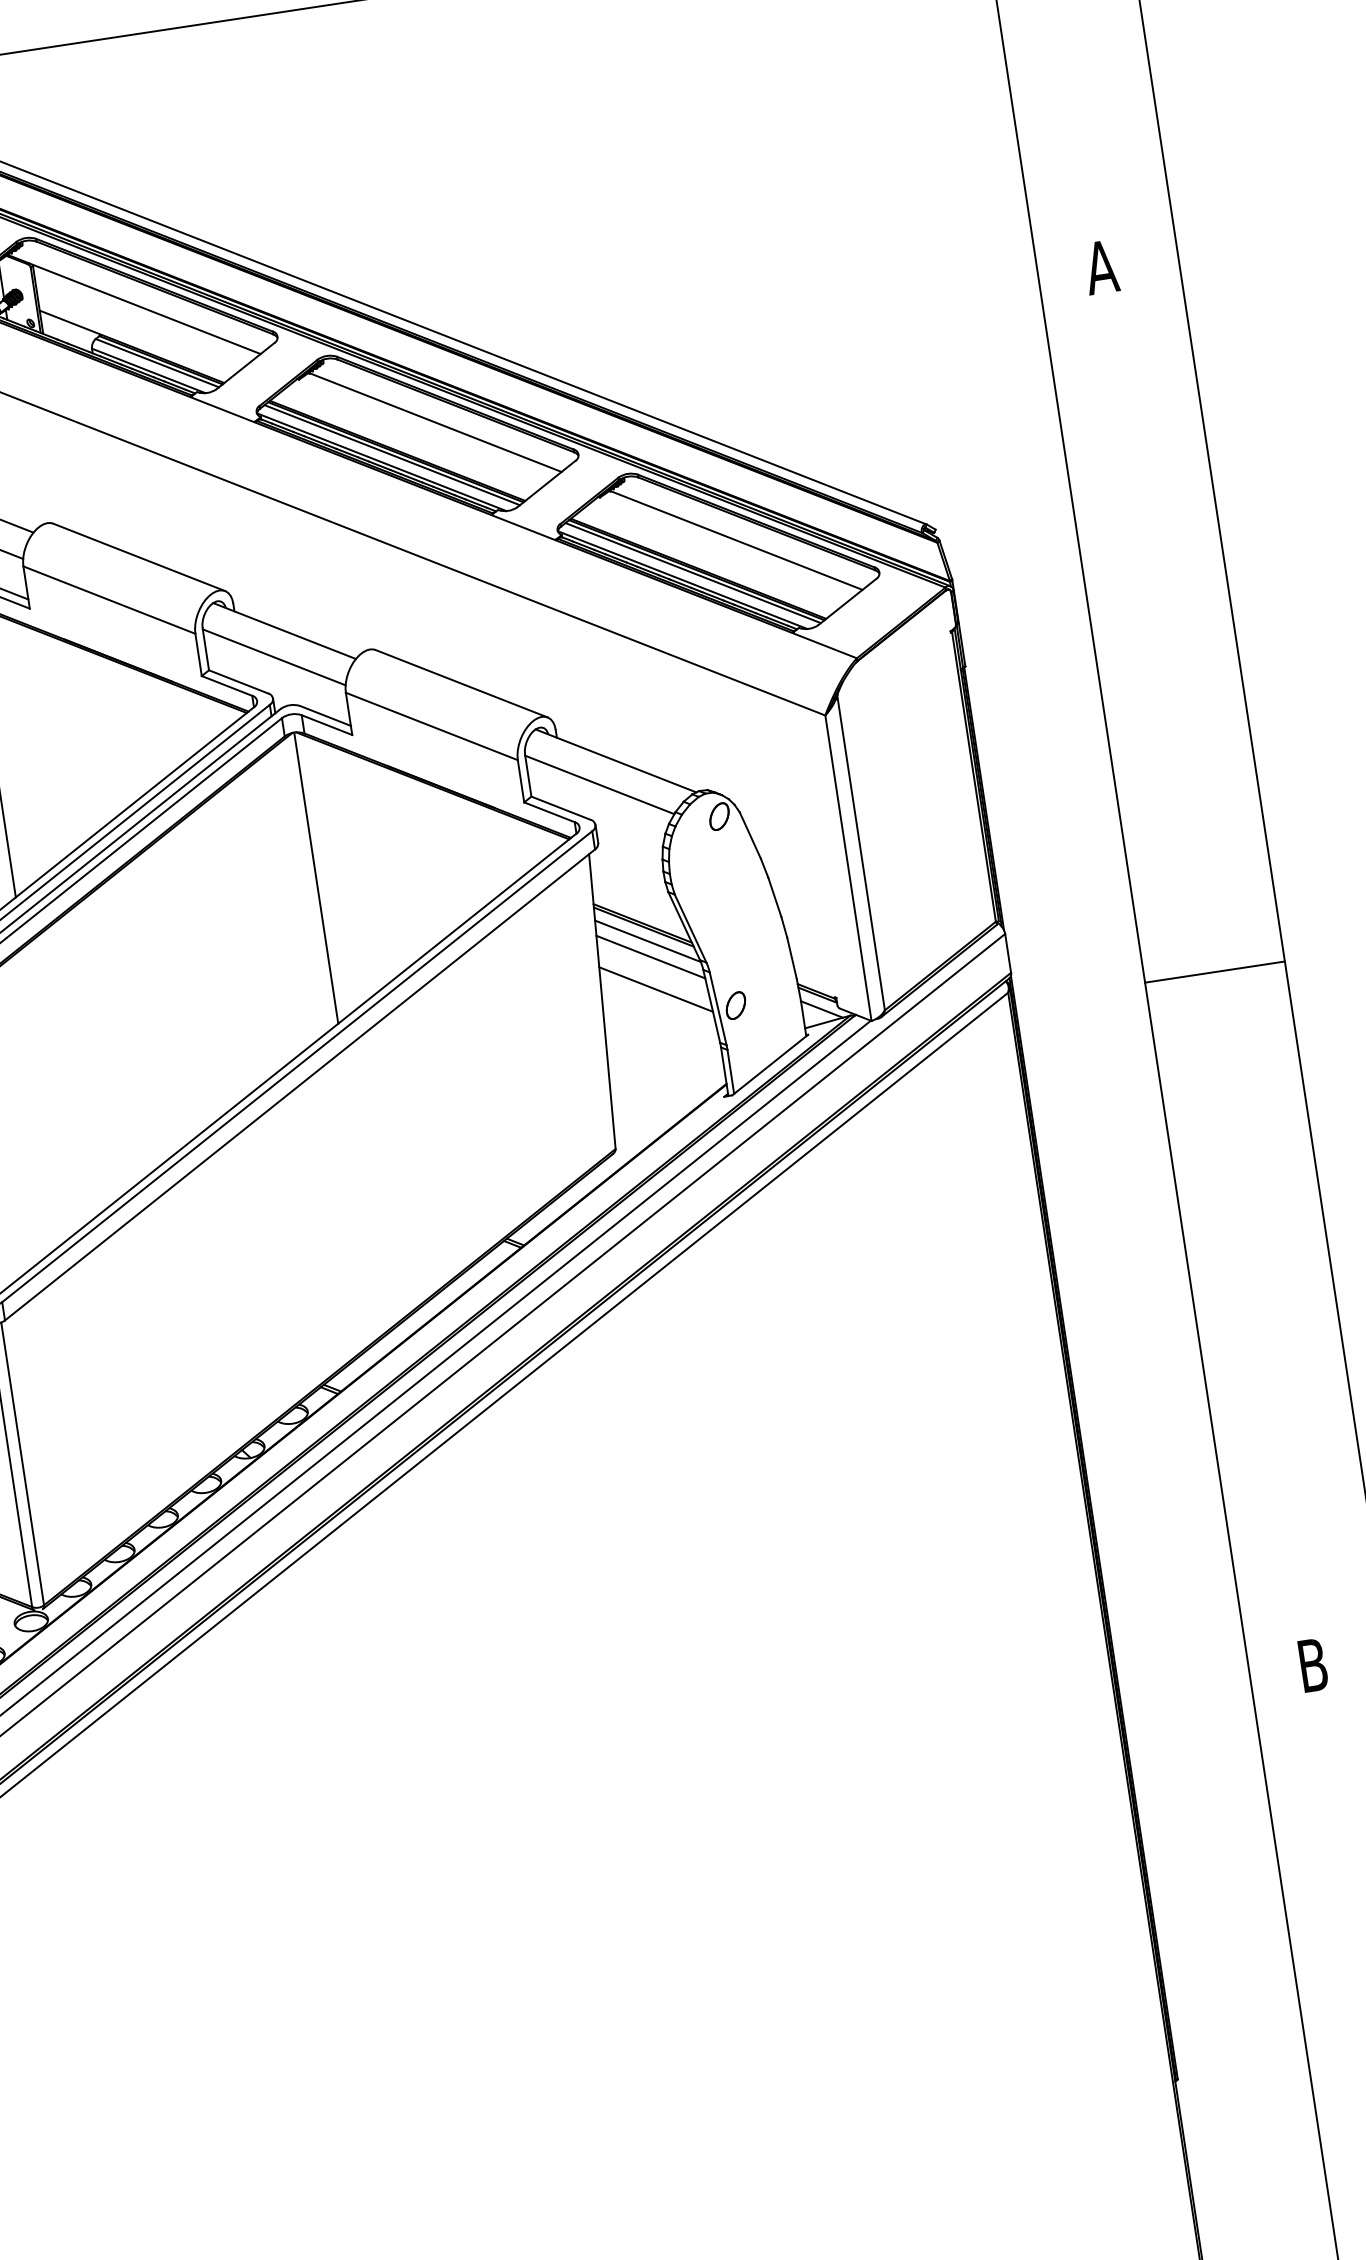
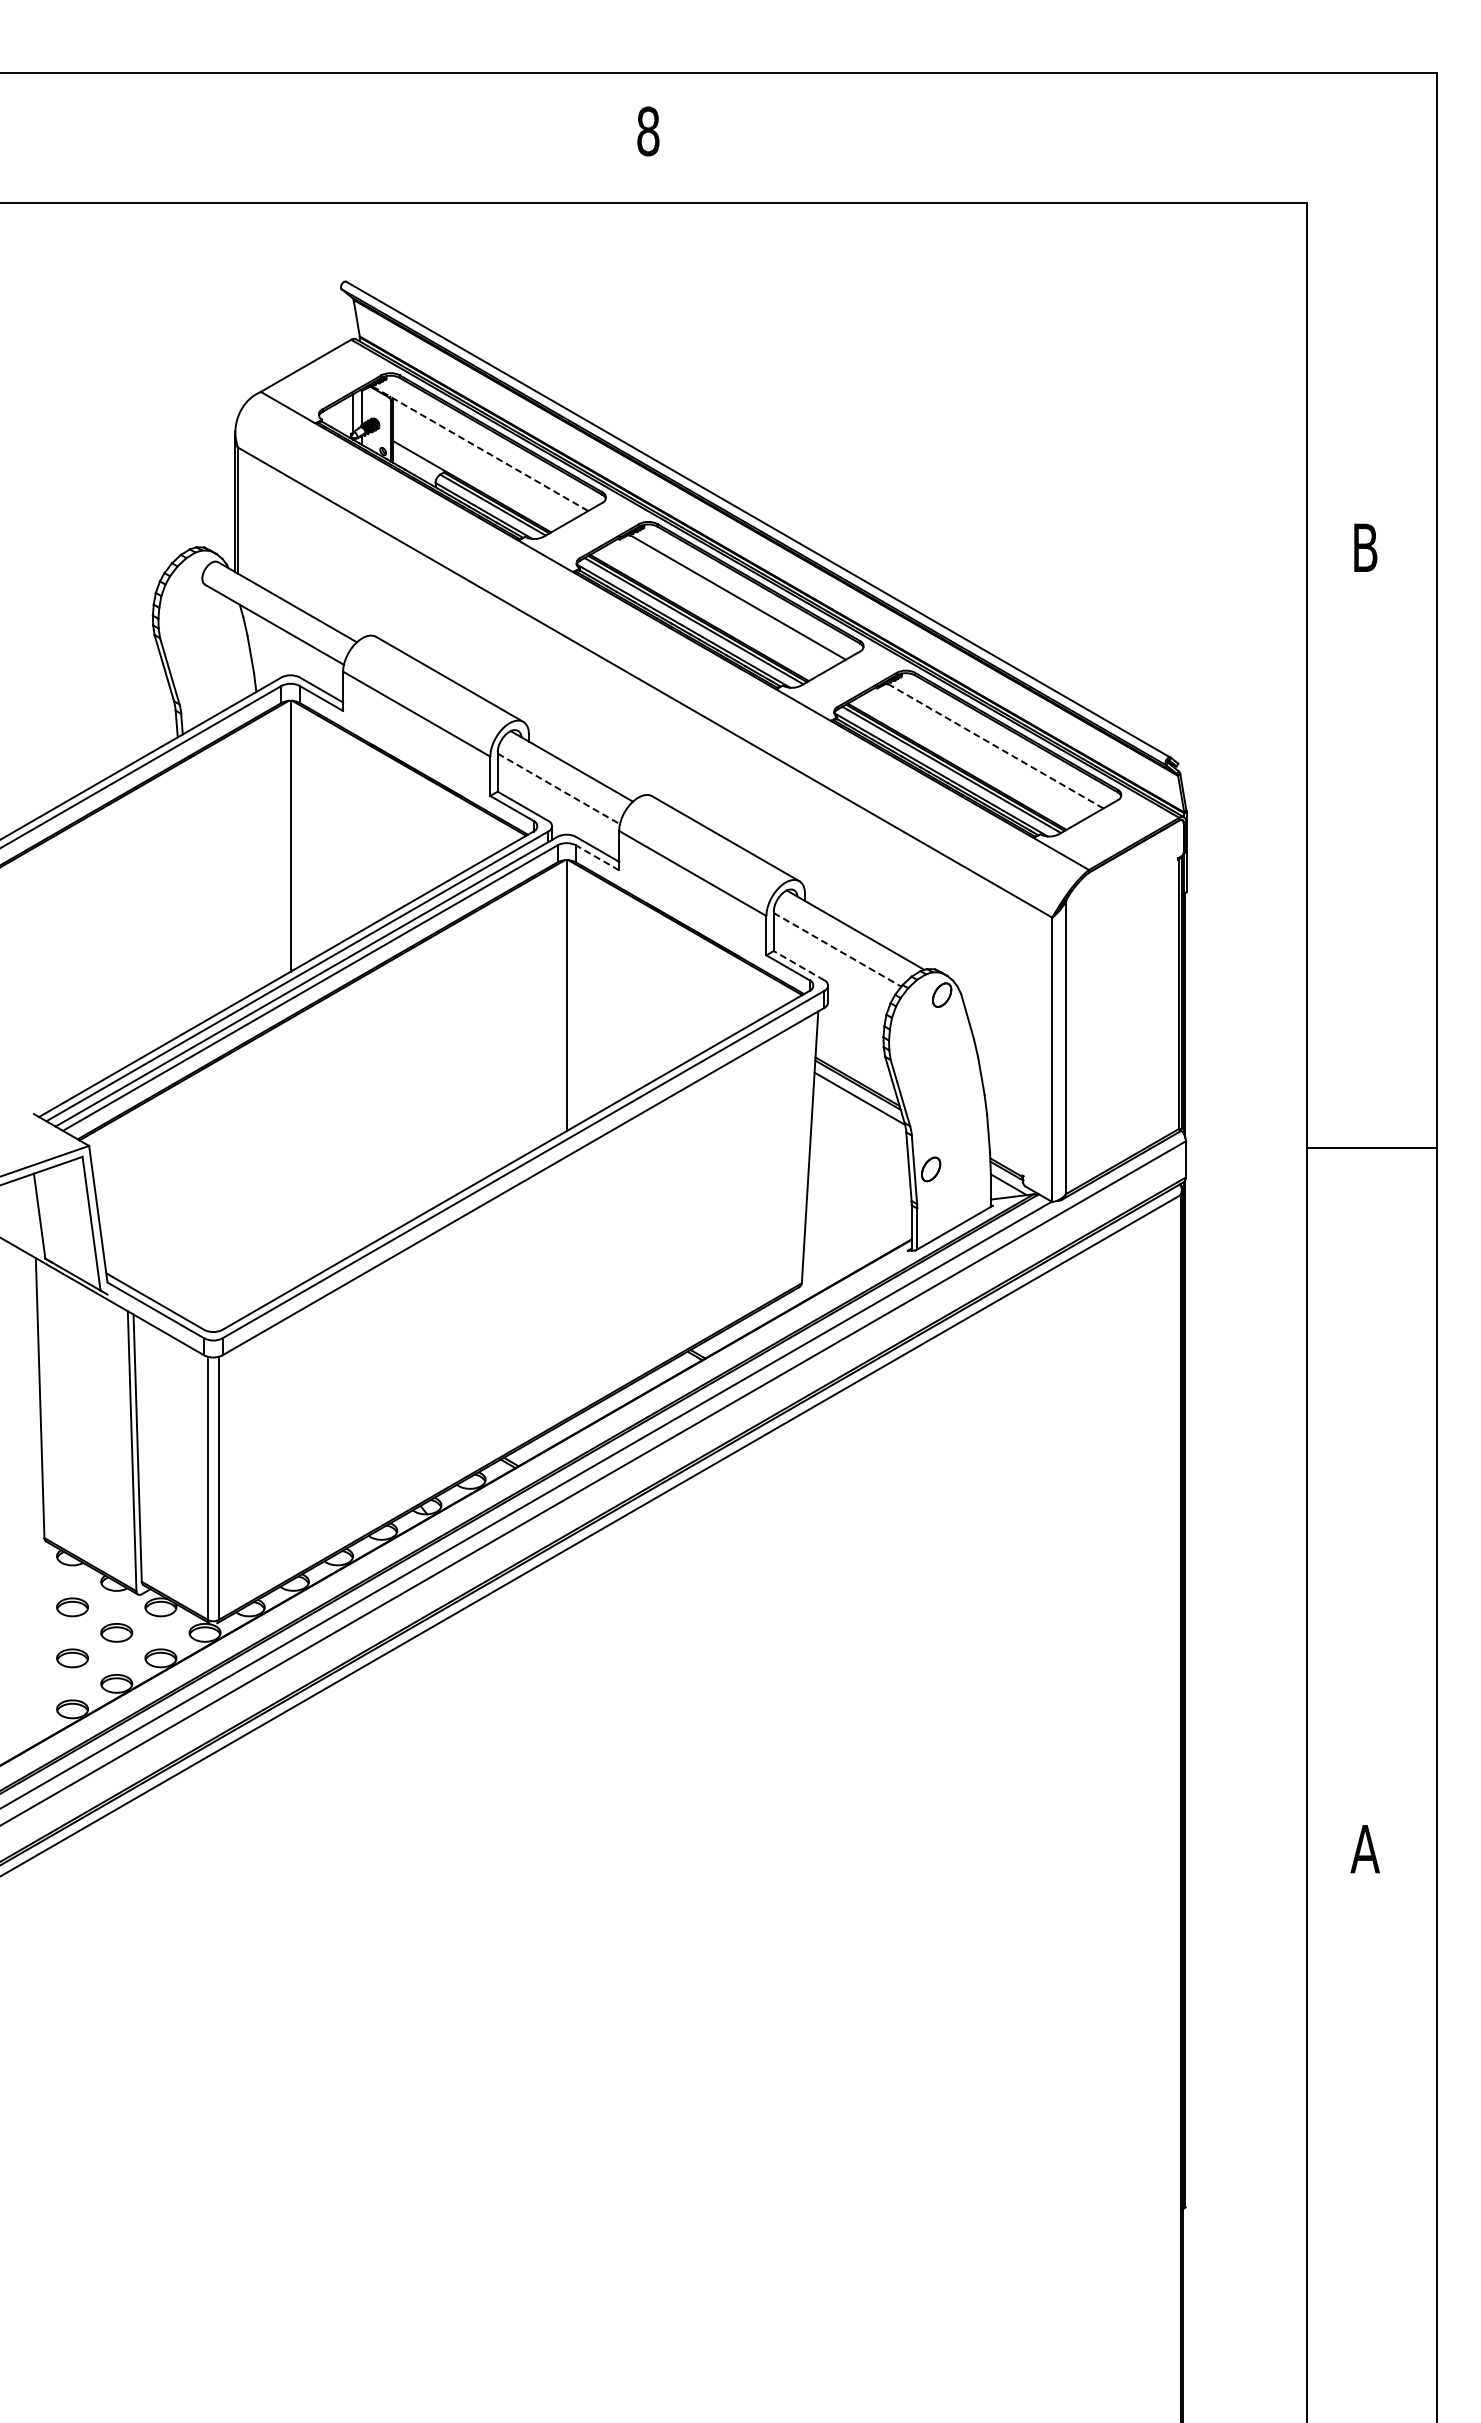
text: (1100, 267) -> (1364, 547), A -> B
line: (134, 304) -> (480, 448), solid -> dashed
line: (736, 540) -> (995, 746), solid -> dashed
line: (273, 656) -> (558, 788), solid -> dashed
line: (326, 724) -> (597, 857), solid -> dashed
line: (599, 784) -> (837, 949), solid -> dashed
line: (560, 808) -> (798, 965), solid -> dashed
line: (649, 957) -> (859, 1113), removed
line: (1214, 971) -> (1371, 1147), moved
line: (655, 989) -> (860, 1143), removed
text: (1312, 1665) -> (1364, 1849), B -> A

